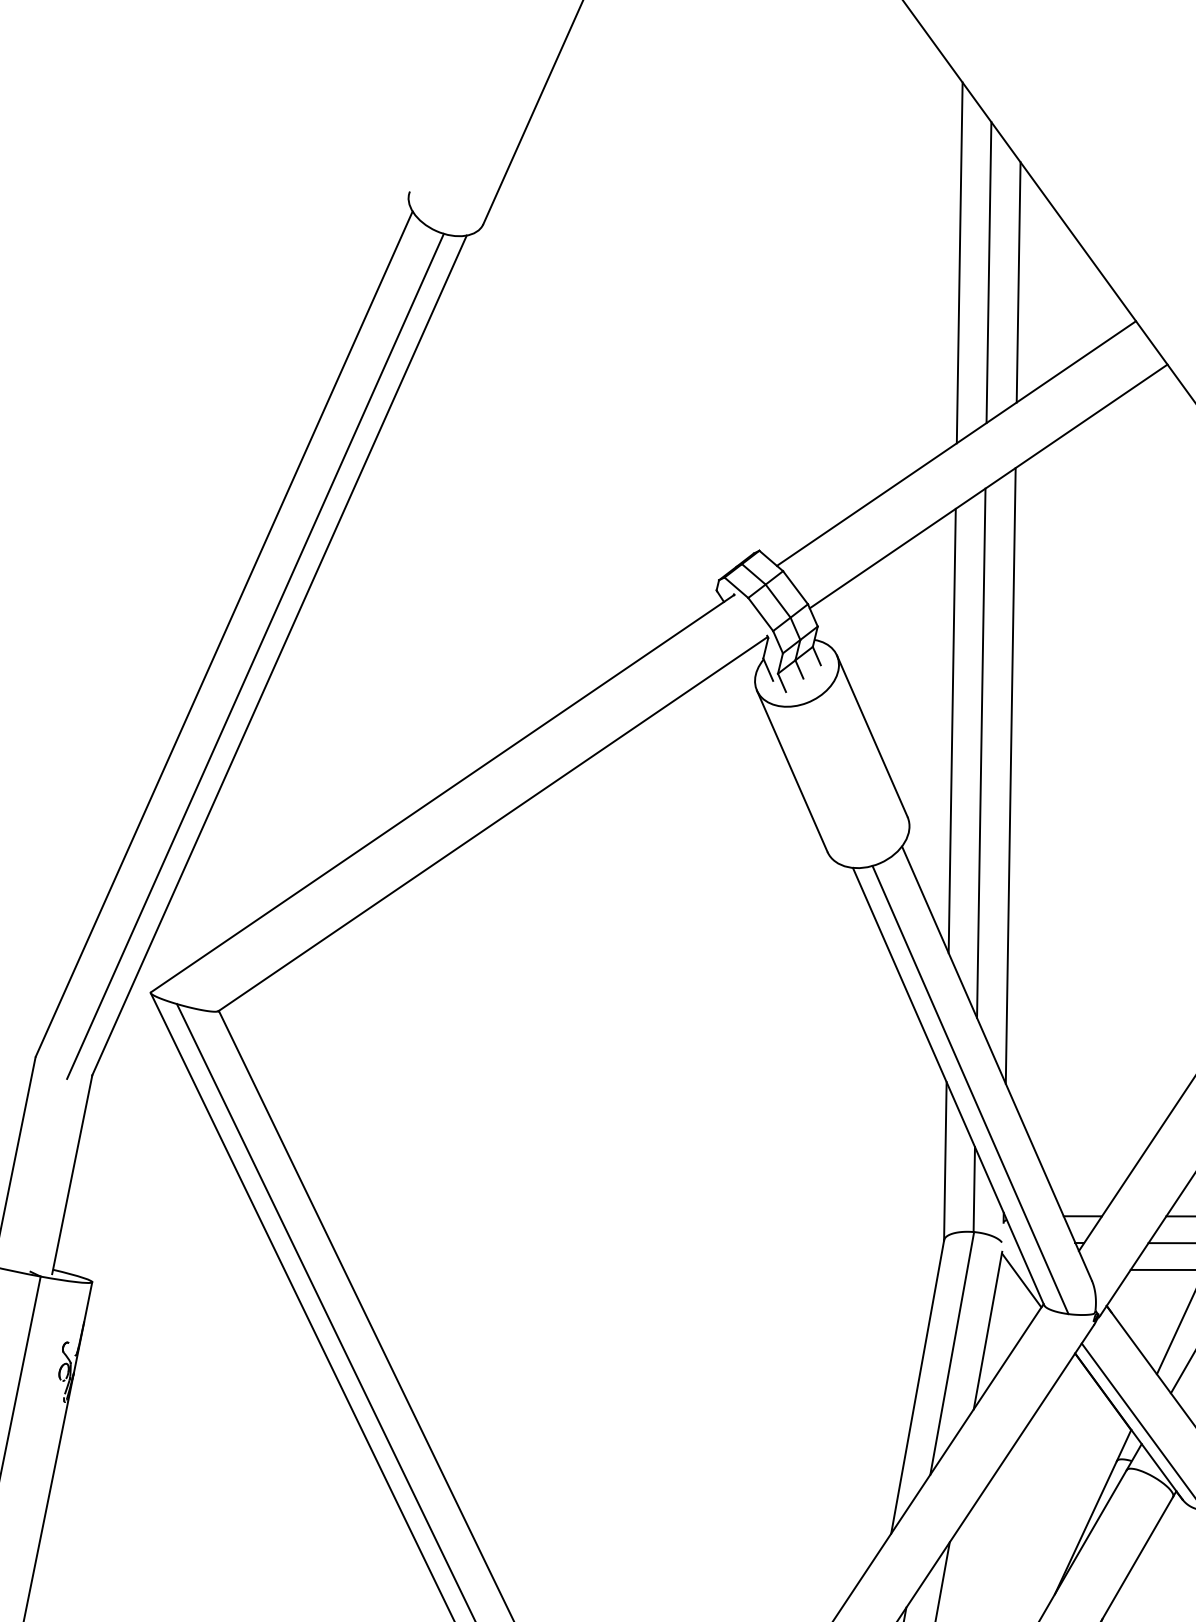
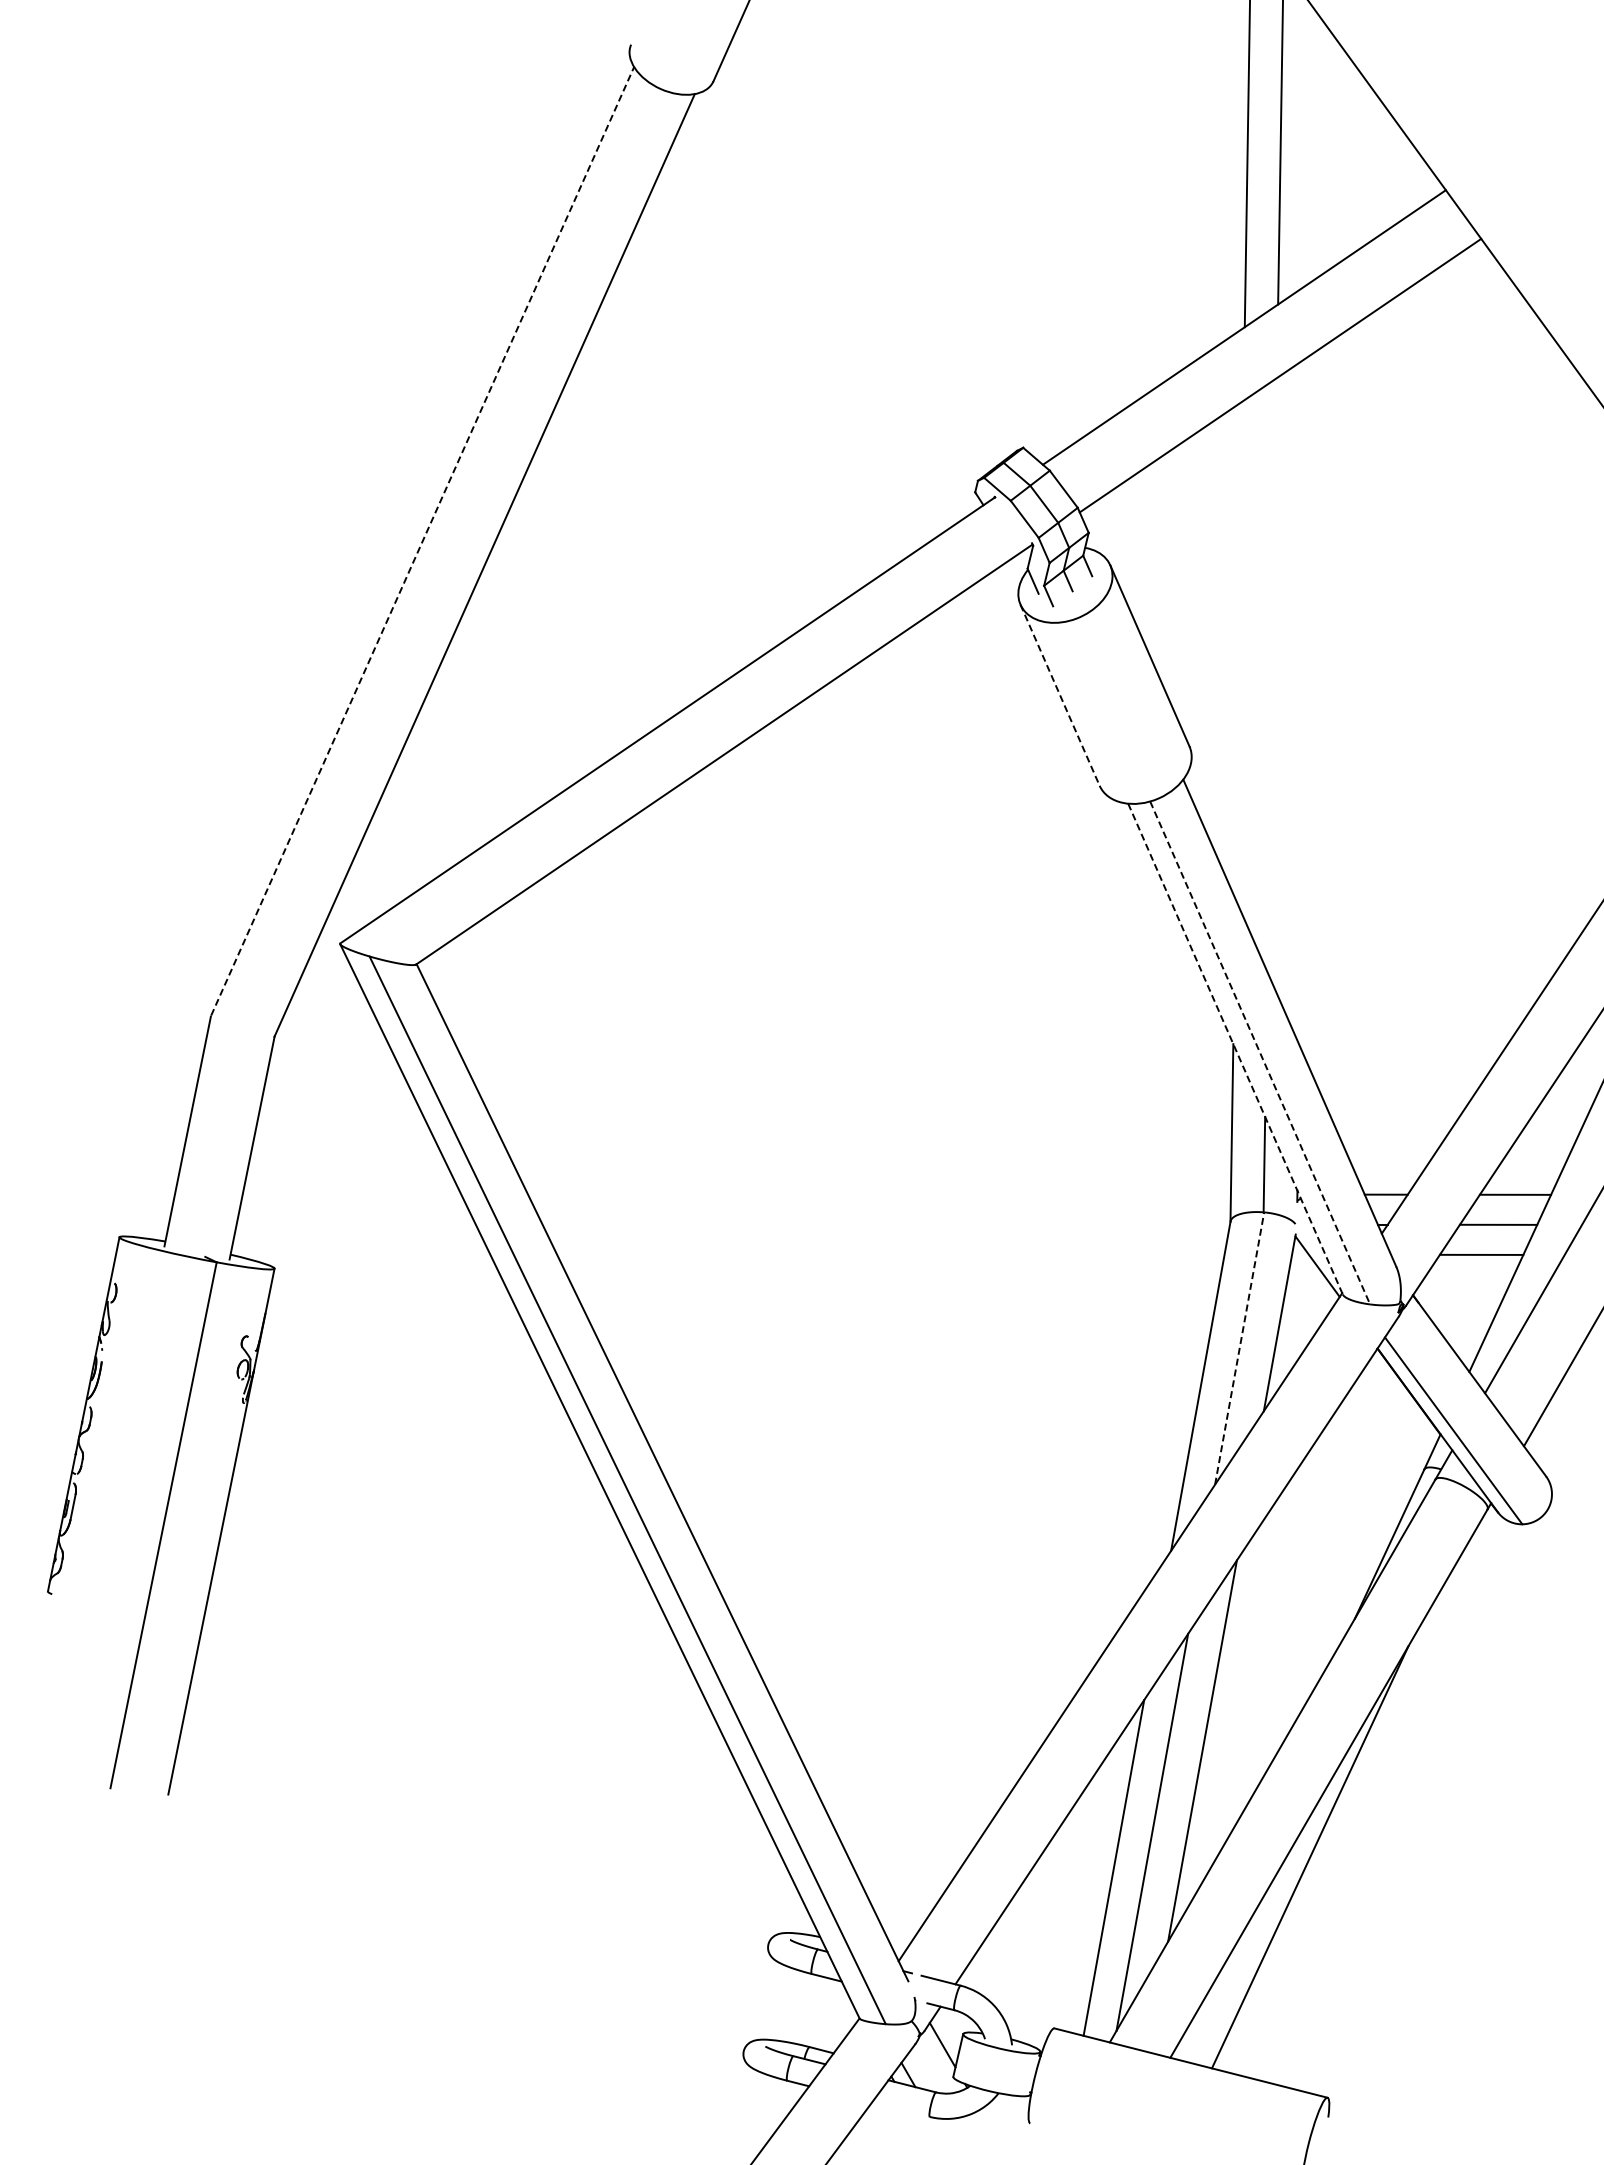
line: (1018, 282) -> (1313, 146), removed
line: (224, 633) -> (422, 540), solid -> dashed
line: (255, 656) -> (457, 566), removed
line: (952, 730) -> (1239, 649), removed
line: (980, 753) -> (1271, 675), removed
line: (792, 771) -> (1060, 695), solid -> dashed
line: (1010, 775) -> (1304, 700), removed
line: (948, 1086) -> (1235, 1049), solid -> dashed
line: (970, 1090) -> (1260, 1053), solid -> dashed
line: (952, 1353) -> (1239, 1348), solid -> dashed

